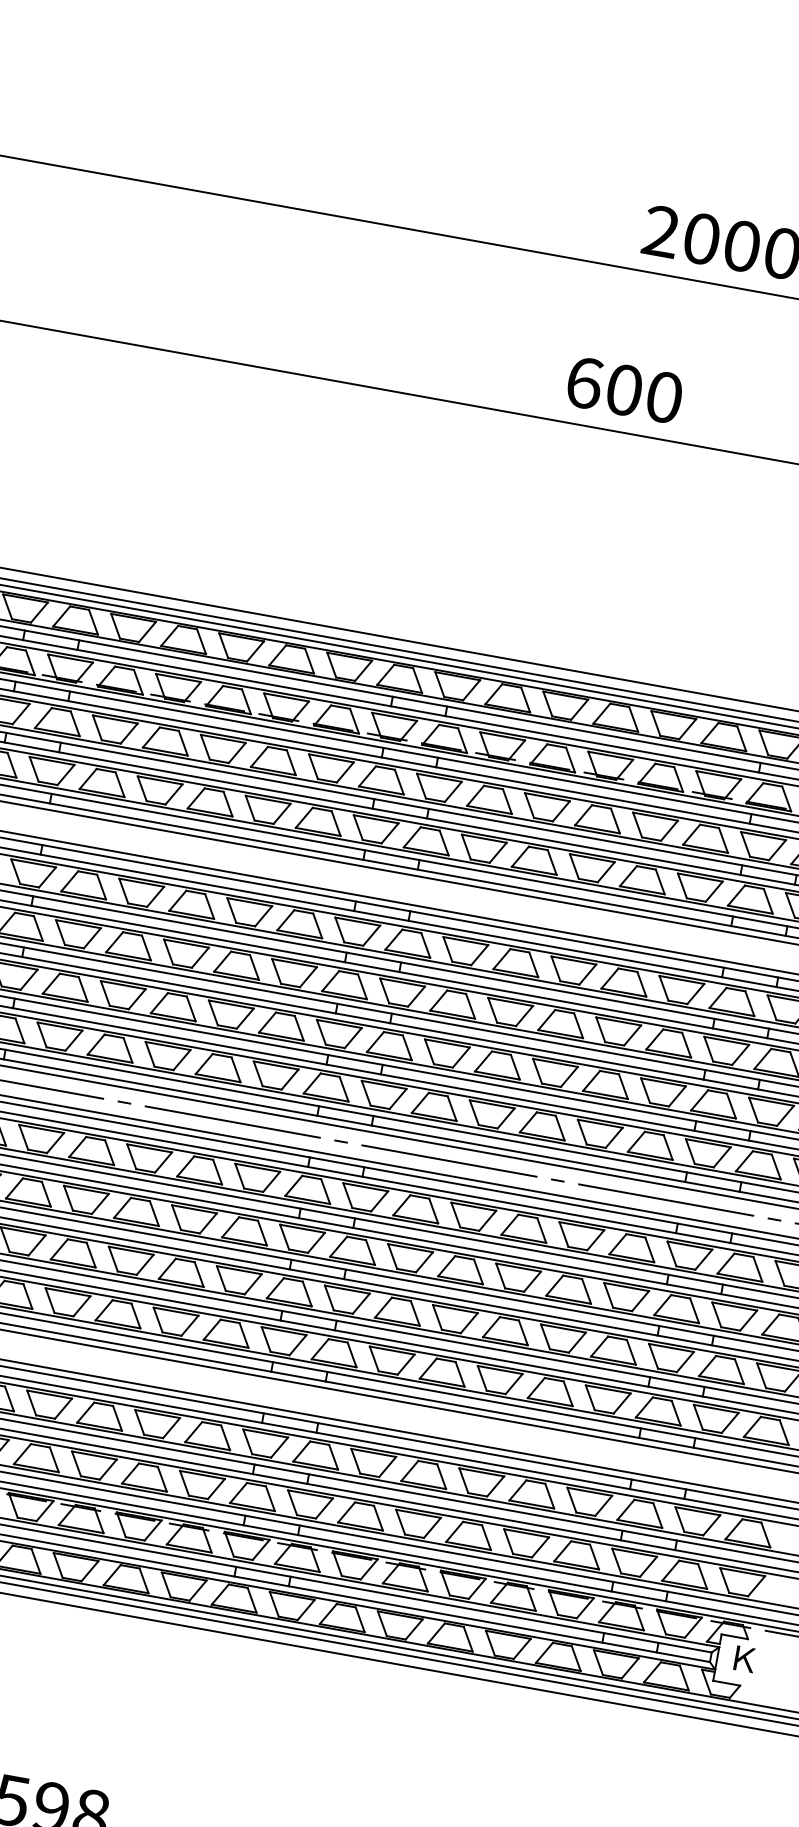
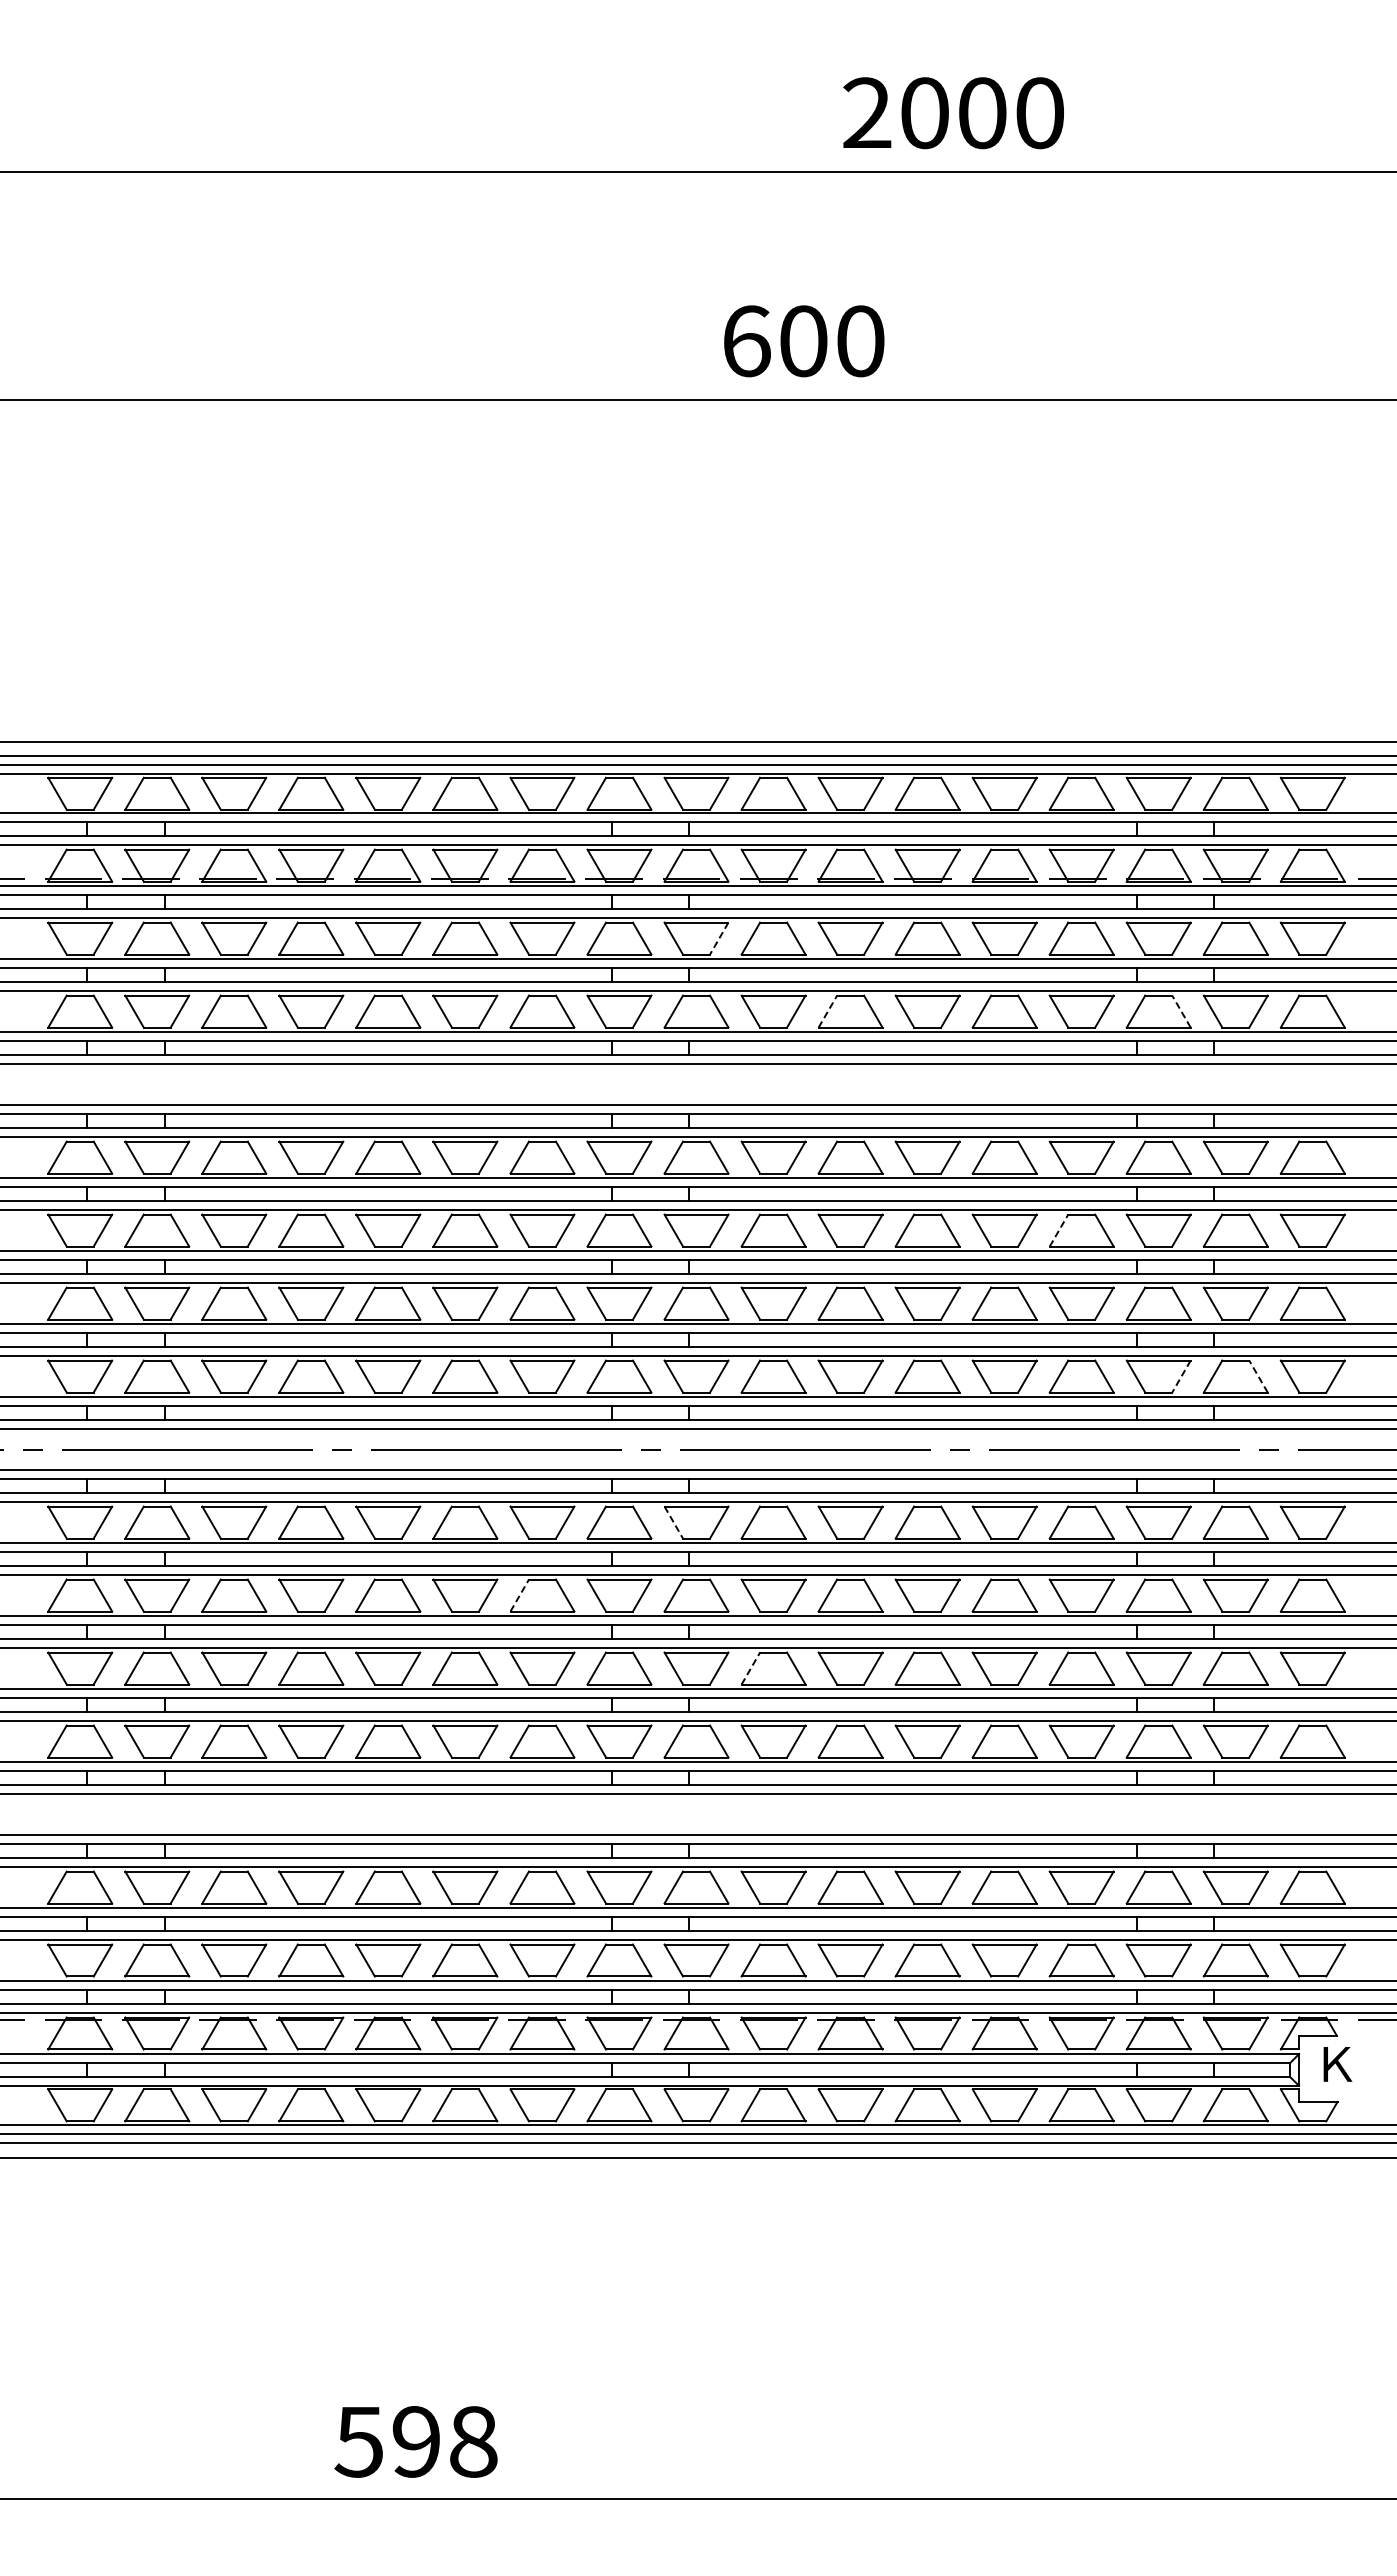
text: (624, 390) -> (804, 341), moved
line: (452, 792) -> (718, 939), solid -> dashed
line: (520, 856) -> (828, 1011), solid -> dashed
line: (768, 901) -> (1181, 1011), solid -> dashed
line: (655, 1039) -> (1059, 1230), solid -> dashed
line: (722, 1157) -> (1181, 1377), solid -> dashed
line: (776, 1166) -> (1258, 1376), solid -> dashed
line: (348, 1196) -> (674, 1523), solid -> dashed
line: (230, 1227) -> (519, 1595), solid -> dashed
line: (383, 1307) -> (751, 1668), solid -> dashed

